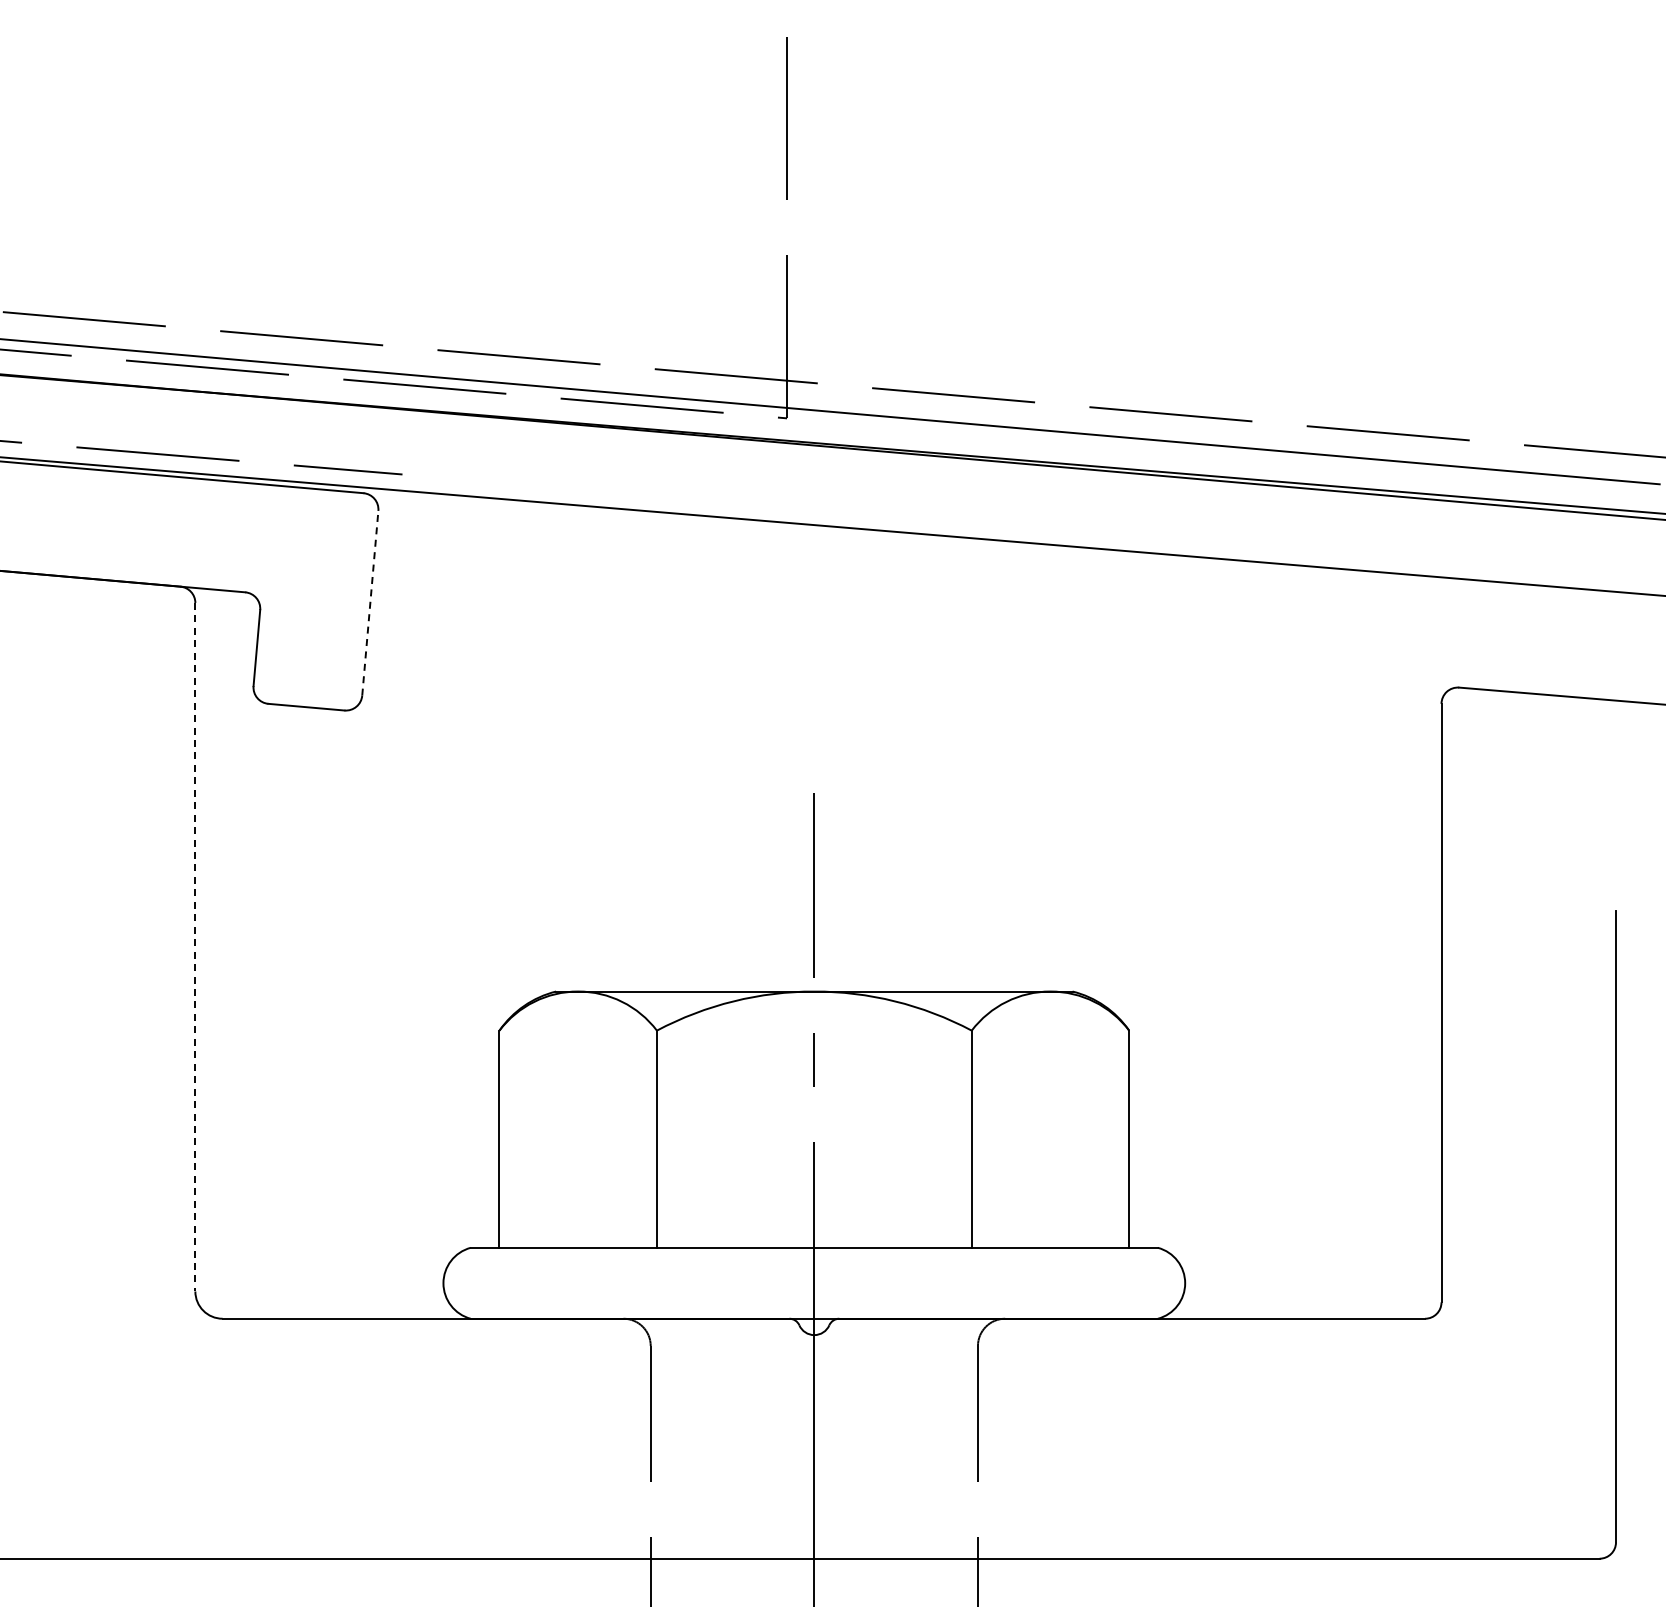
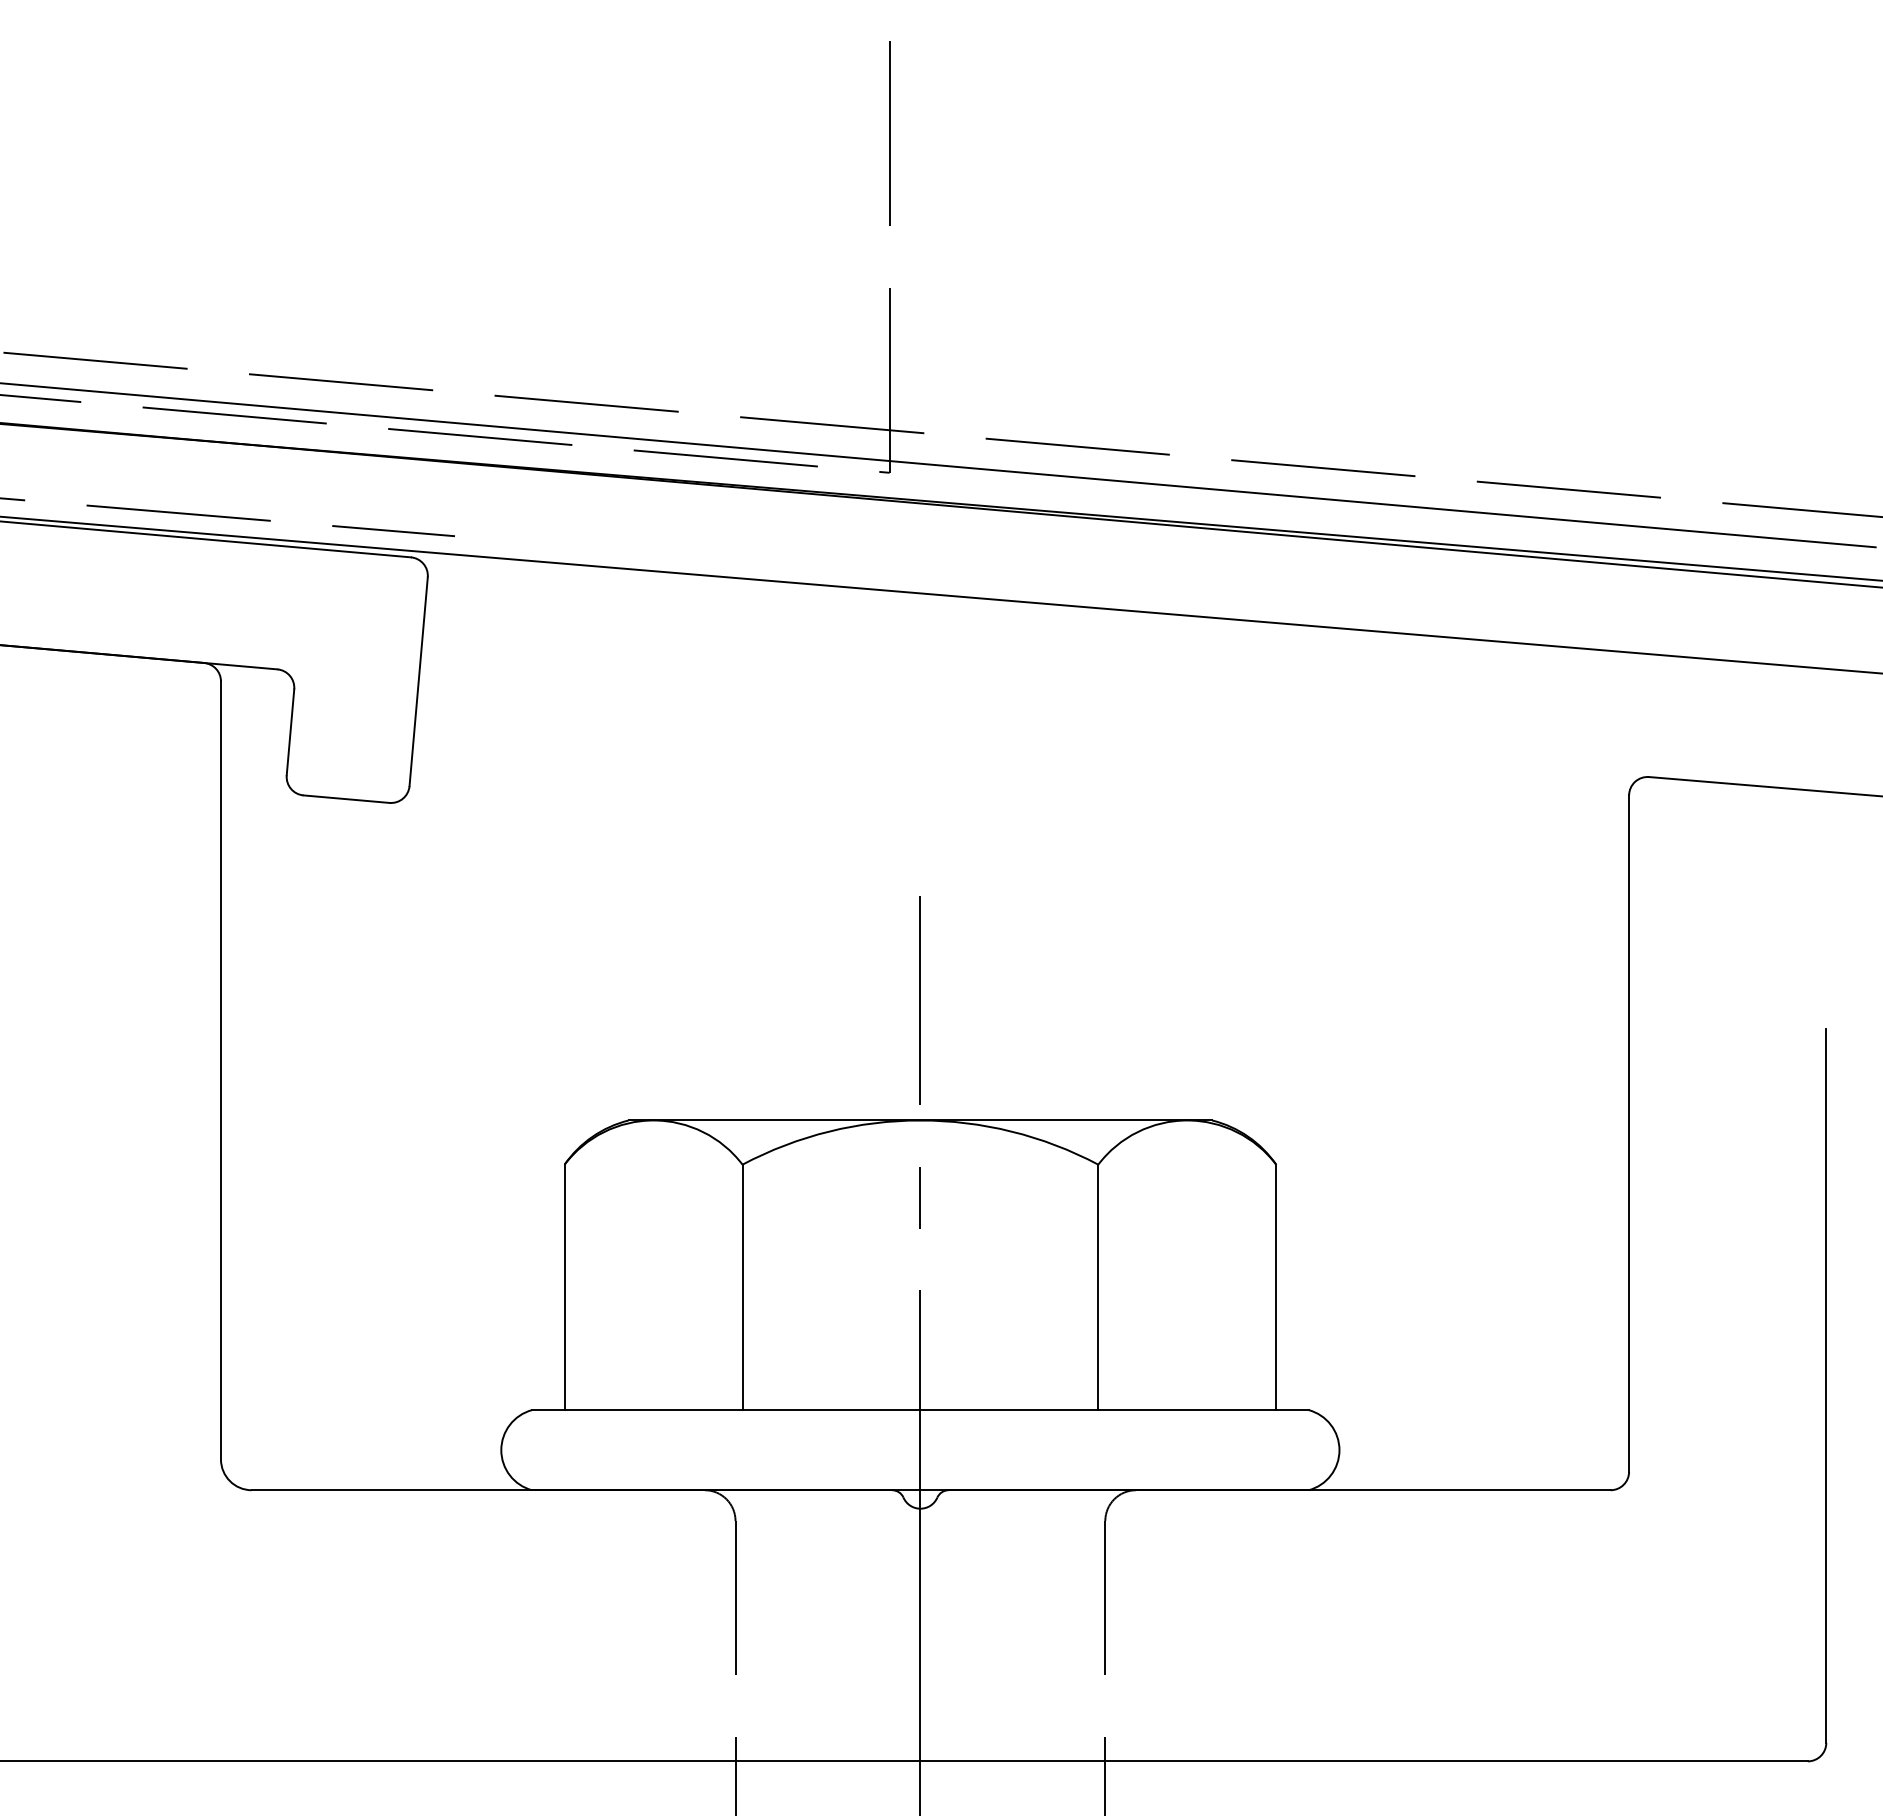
line: (370, 603) -> (418, 682), dashed -> solid
line: (195, 947) -> (221, 1070), dashed -> solid

